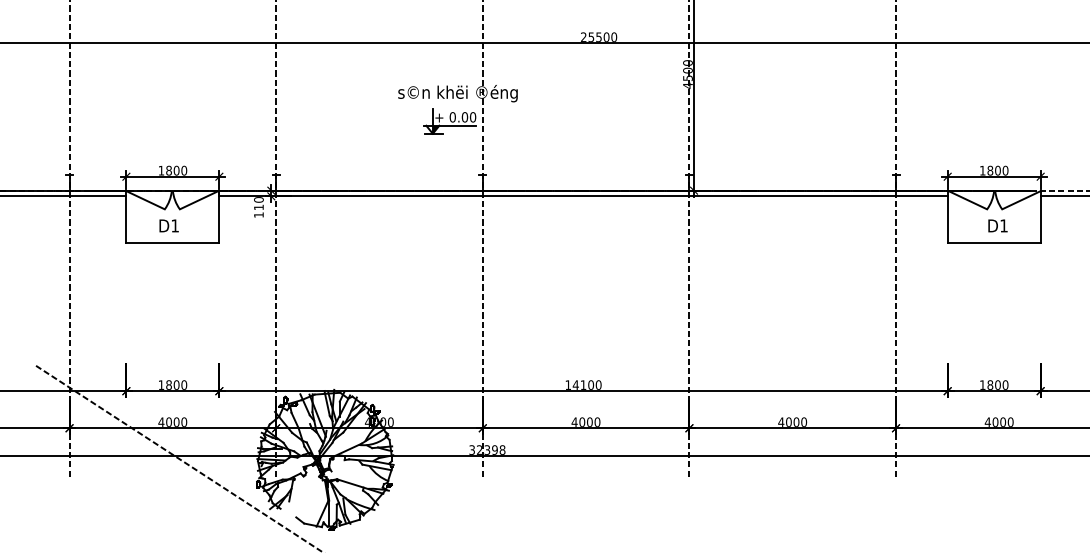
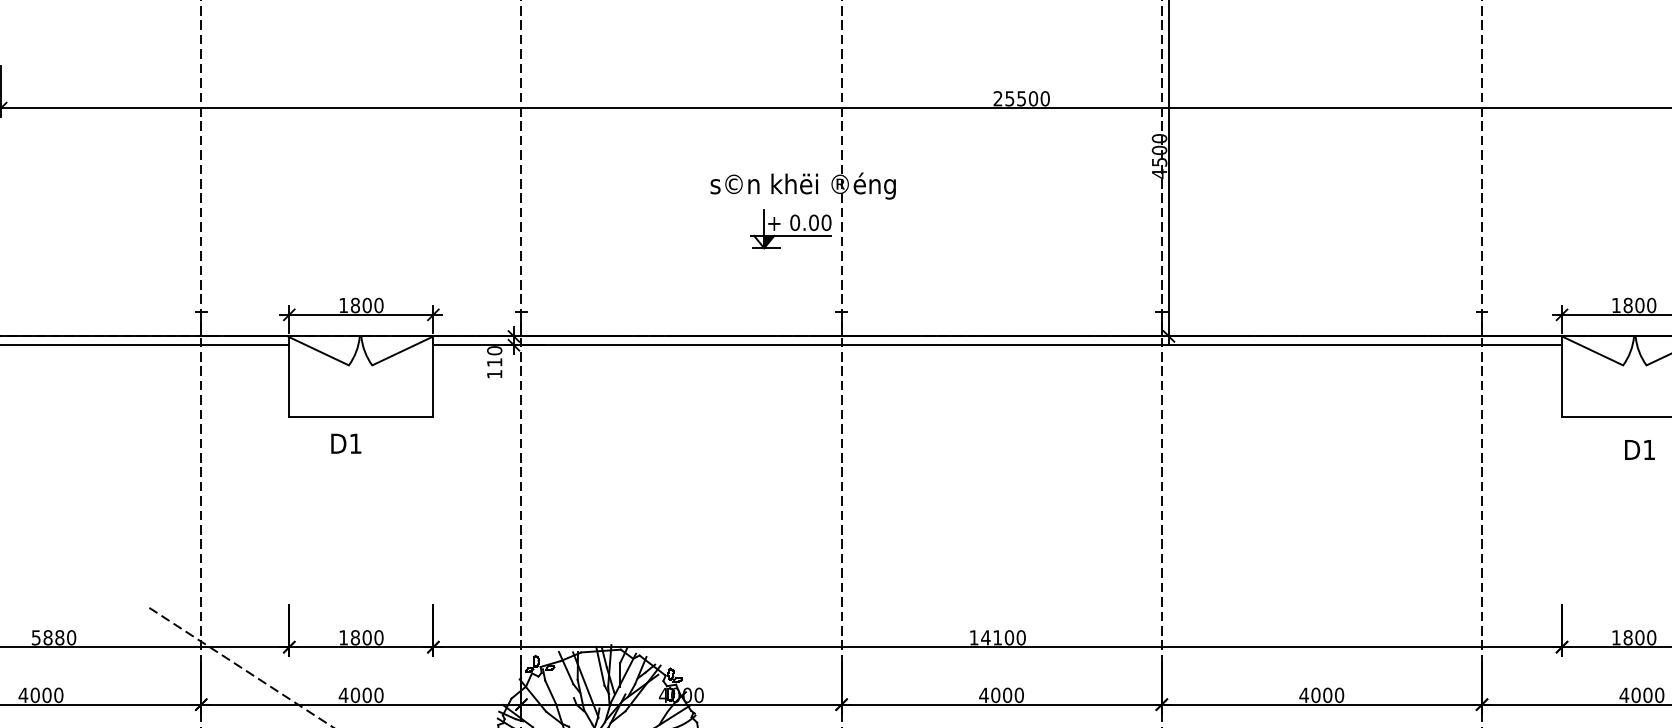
text: (168, 225) -> (345, 443), moved
text: (997, 225) -> (1639, 449), moved

